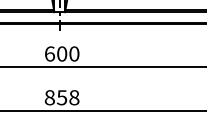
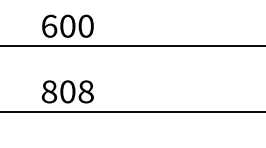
text: (61, 97) -> (66, 91), 858 -> 808

